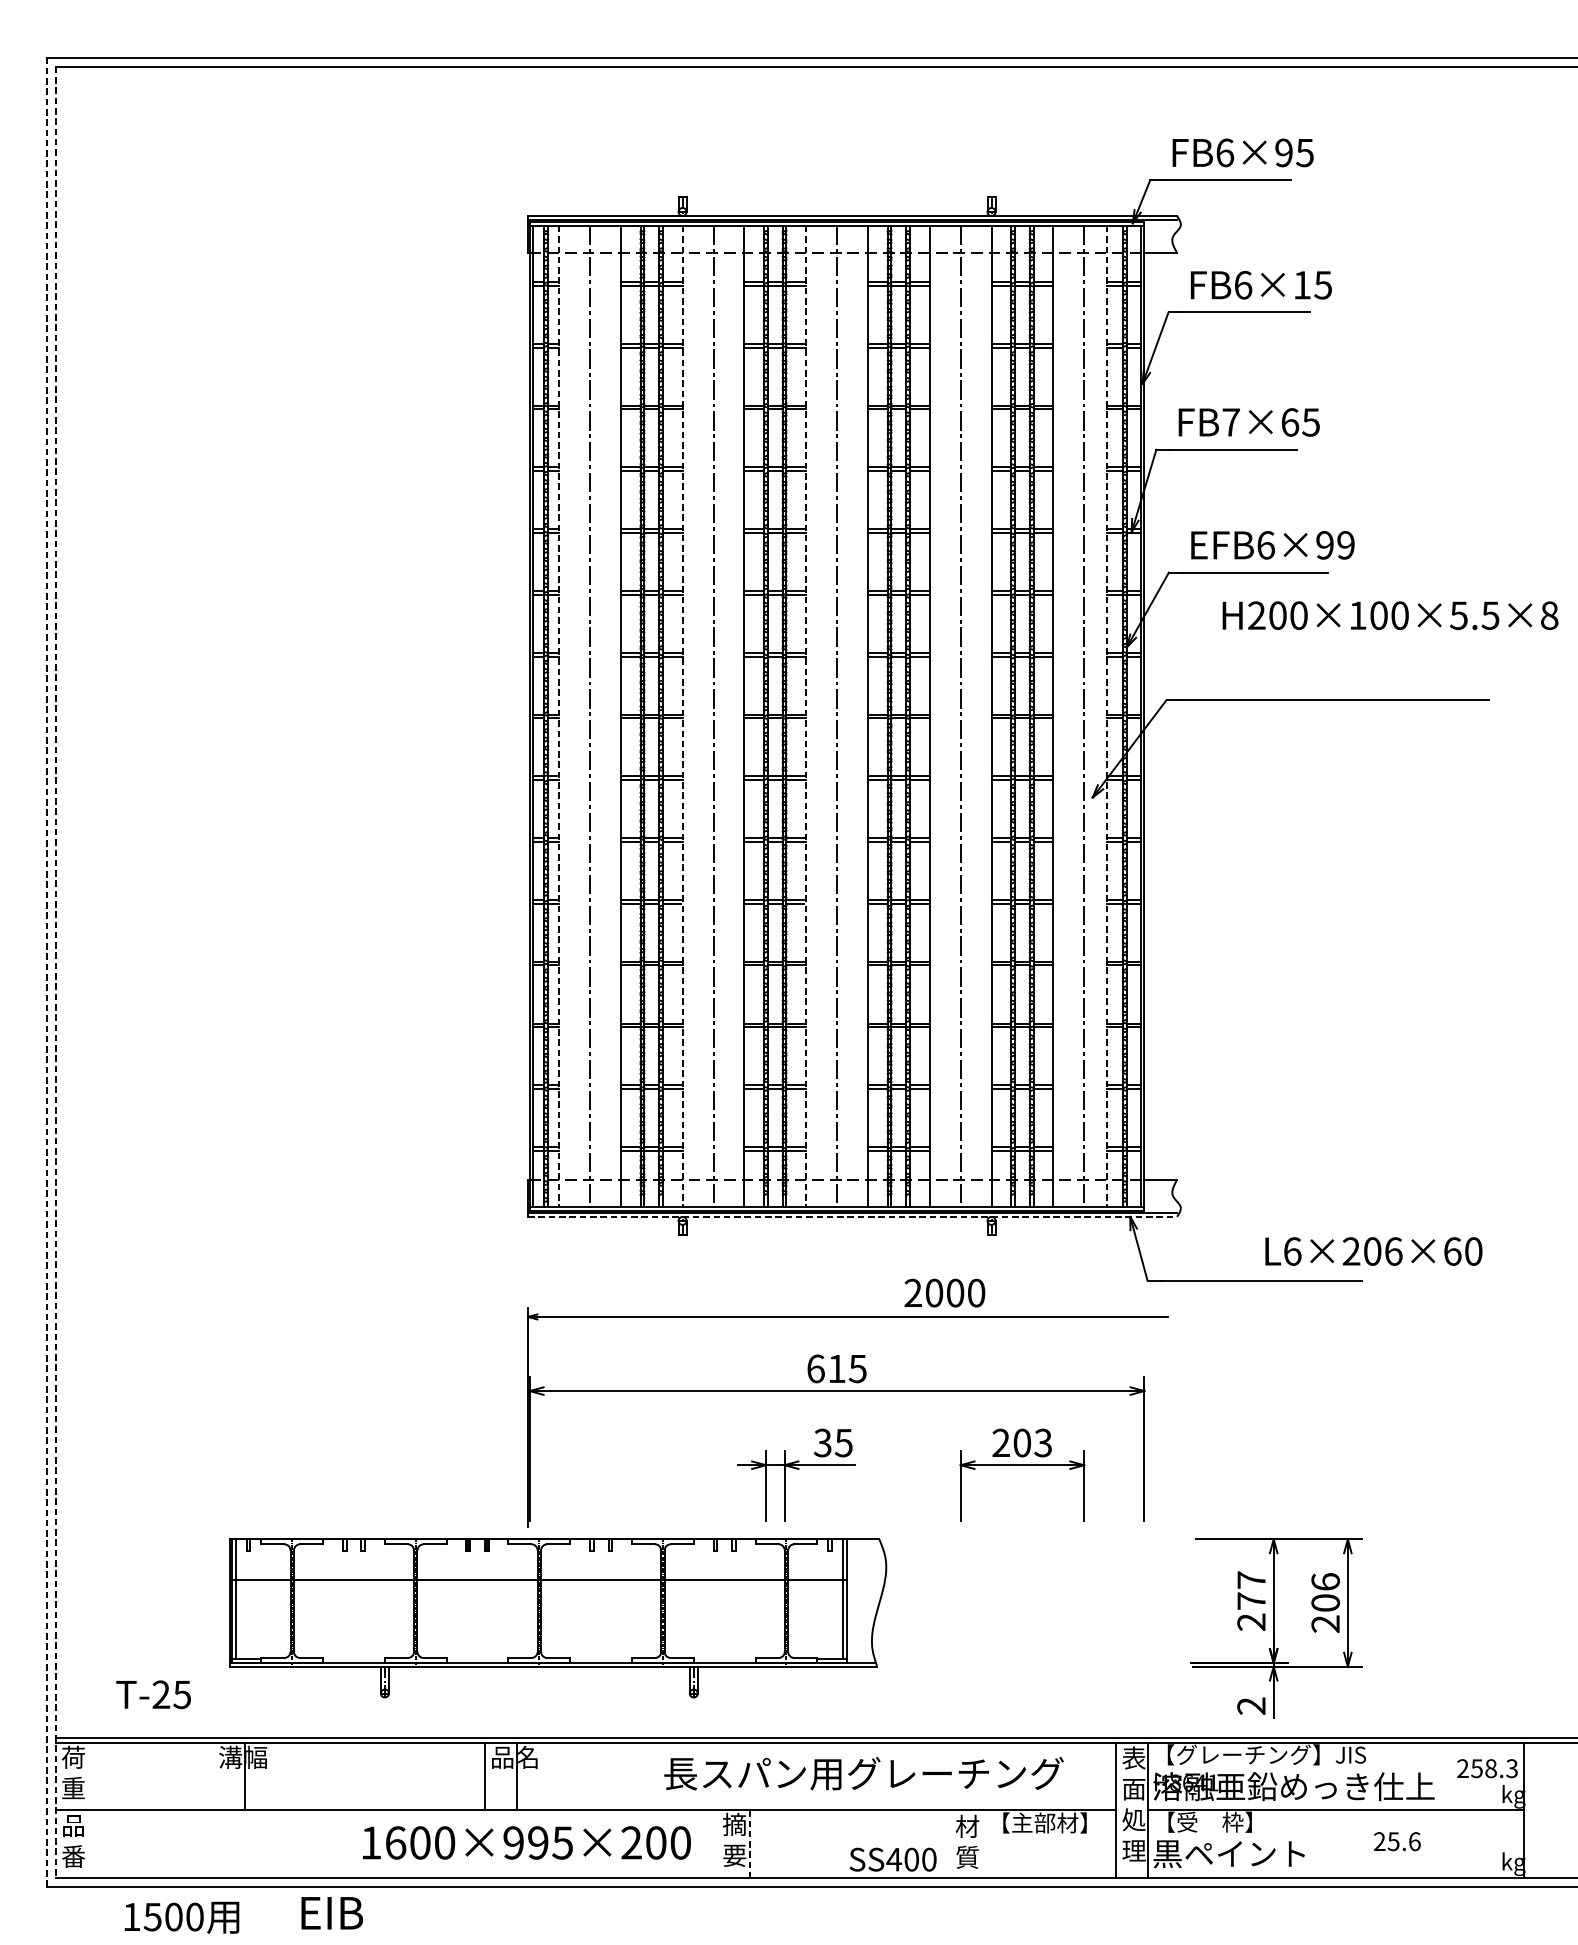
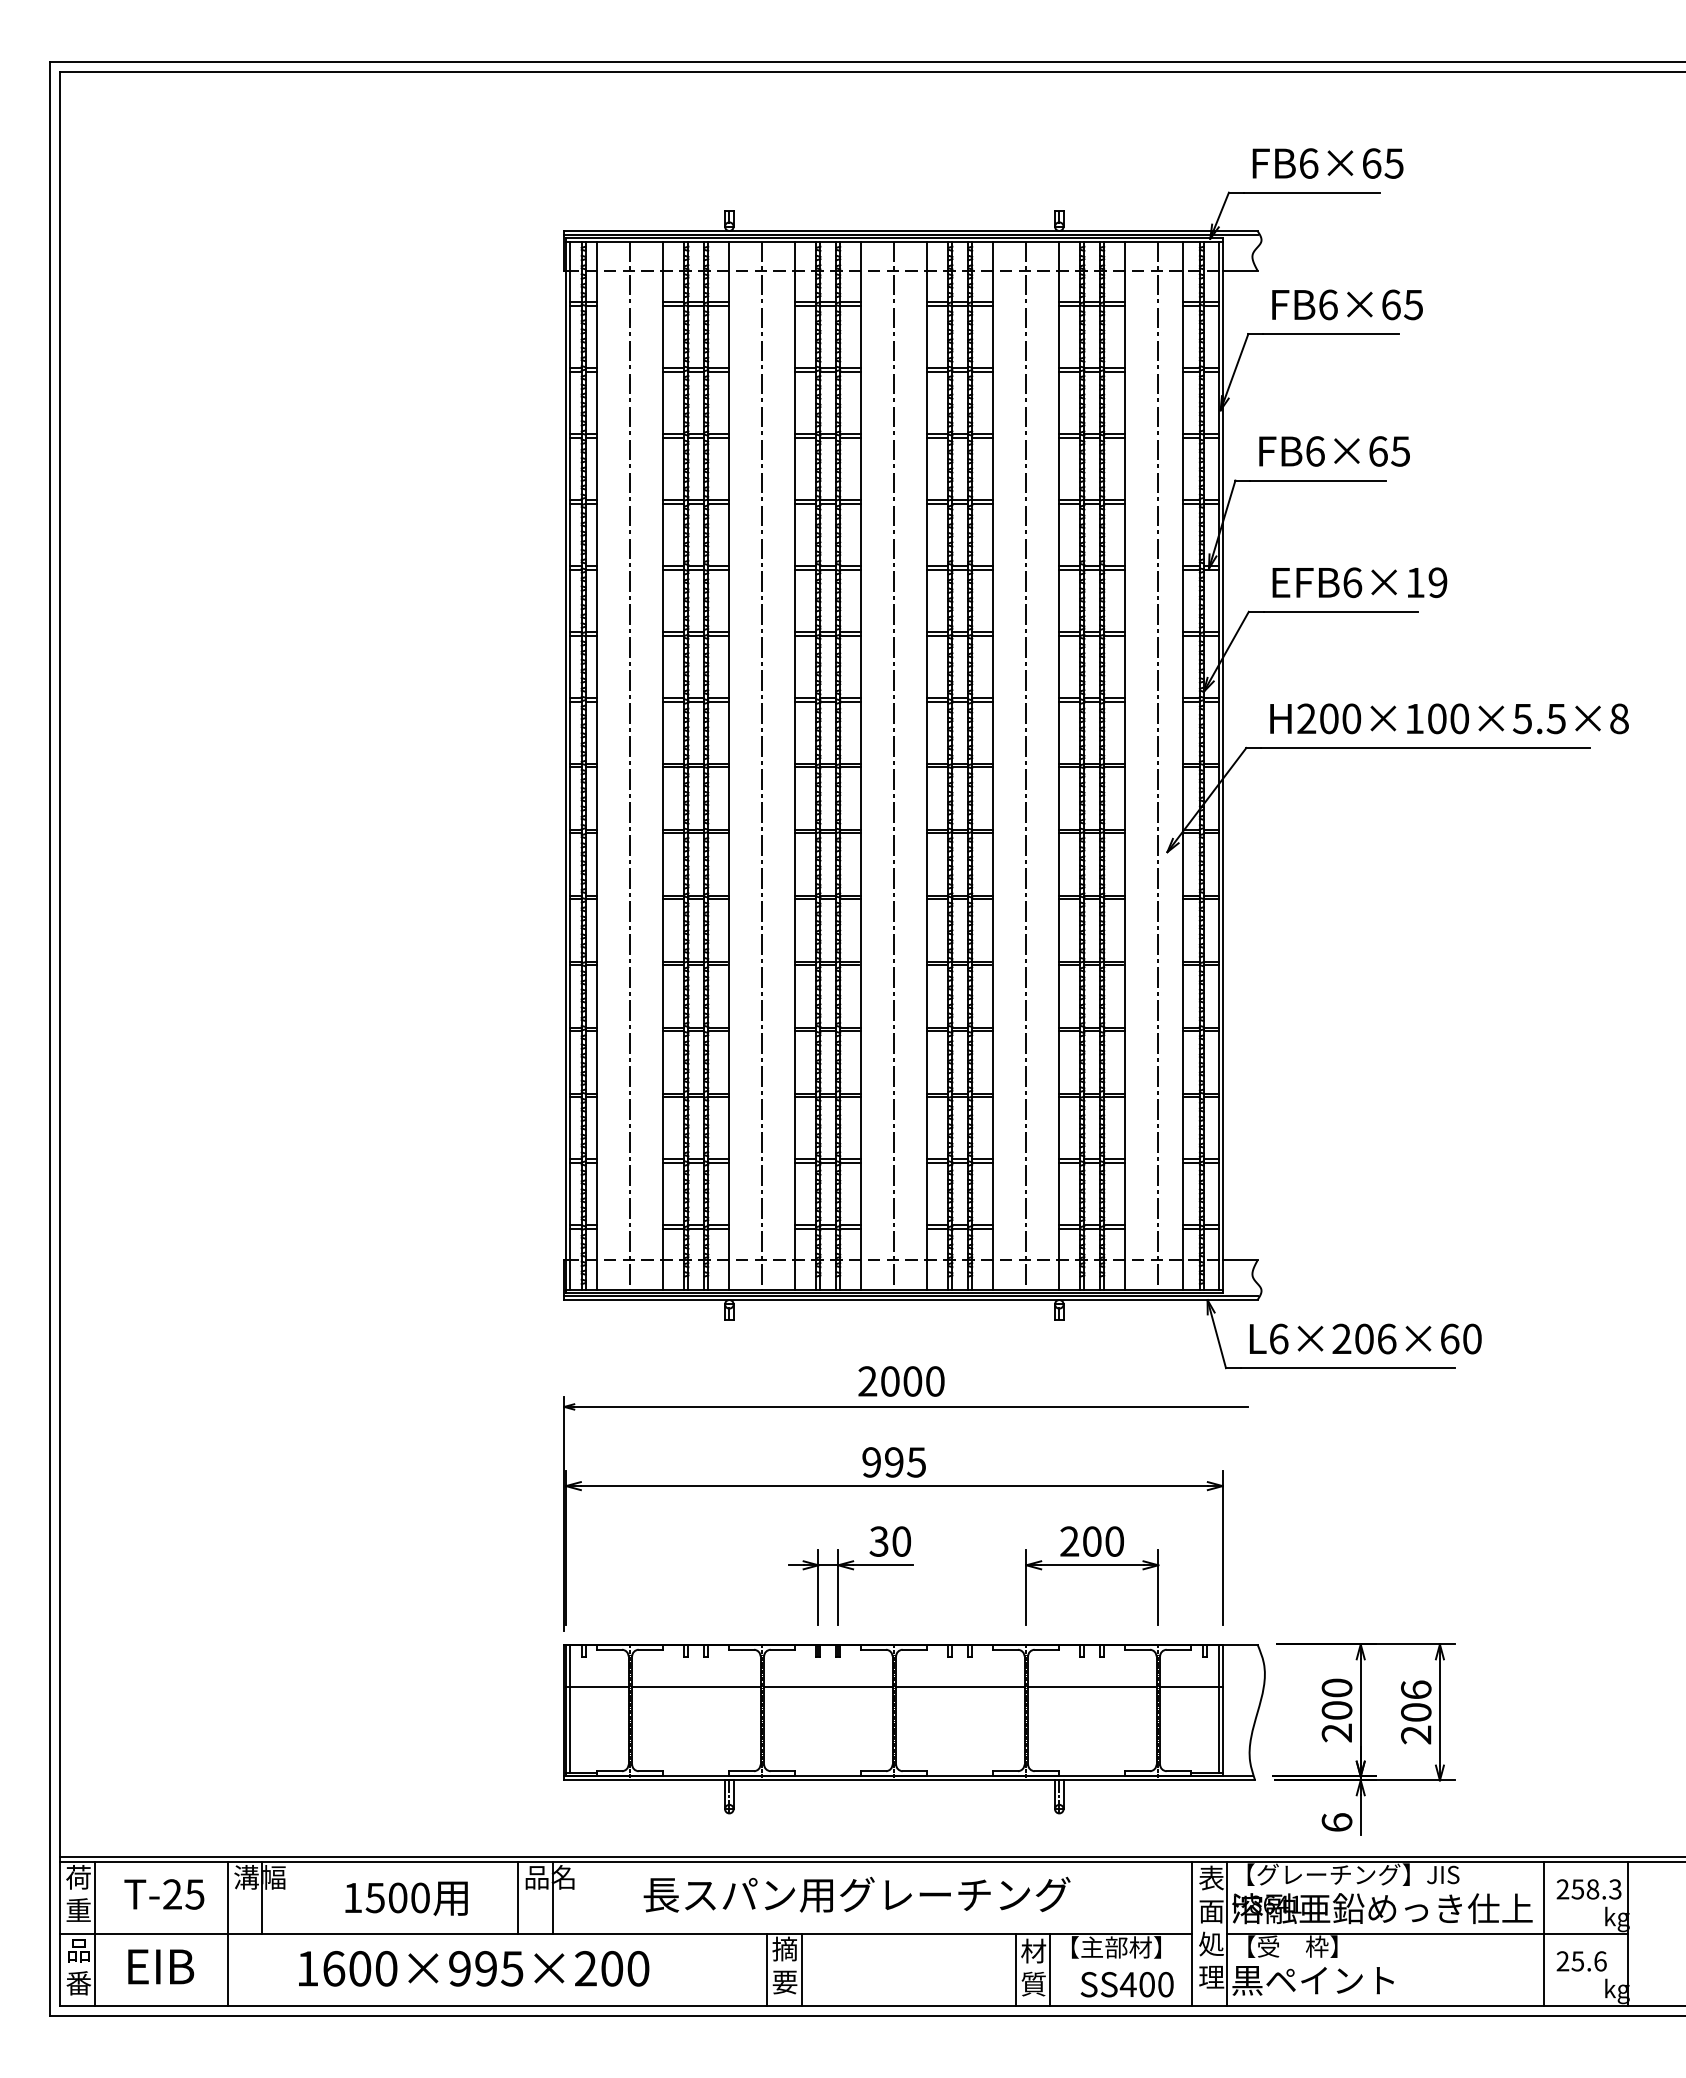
text: (1283, 152) -> (1371, 163), FB6×95 -> FB6×65
text: (1302, 284) -> (1391, 304), FB6×15 -> FB6×65
text: (1231, 422) -> (1315, 451), FB7×65 -> FB6×65
text: (1324, 545) -> (1415, 582), EFB6×99 -> EFB6×19
text: (1390, 615) -> (1449, 718), moved
line: (559, 716) -> (597, 765), dashed -> solid
line: (682, 716) -> (729, 765), dashed -> solid
line: (806, 716) -> (861, 765), dashed -> solid
line: (1107, 716) -> (1183, 765), dashed -> solid
line: (47, 972) -> (50, 1039), dashed -> solid
line: (56, 972) -> (60, 1039), dashed -> solid
line: (852, 1217) -> (910, 1300), dashed -> solid
text: (1373, 1251) -> (1365, 1338), moved
text: (944, 1293) -> (901, 1381), moved
text: (825, 1368) -> (882, 1462), 615 -> 995
text: (843, 1442) -> (901, 1541), 35 -> 30
text: (1043, 1442) -> (1114, 1541), 203 -> 200
text: (1251, 1589) -> (1336, 1698), 277 -> 200
part: (558, 1618) -> (914, 1729), moved
text: (153, 1694) -> (164, 1894), moved
text: (1251, 1706) -> (1336, 1822), 2 -> 6
text: (863, 1773) -> (856, 1894), moved
line: (88, 1809) -> (94, 1933), added
line: (212, 1809) -> (227, 1933), added
line: (1444, 1809) -> (1543, 1933), added
text: (1397, 1841) -> (1581, 1961), moved
text: (527, 1842) -> (474, 1968), moved
line: (717, 1843) -> (766, 1969), added
line: (750, 1843) -> (801, 1969), dashed -> solid
line: (950, 1843) -> (1015, 1969), added
line: (983, 1843) -> (1050, 1969), added
text: (892, 1859) -> (1126, 1984), moved
text: (332, 1912) -> (161, 1966), moved
text: (181, 1917) -> (406, 1898), moved

